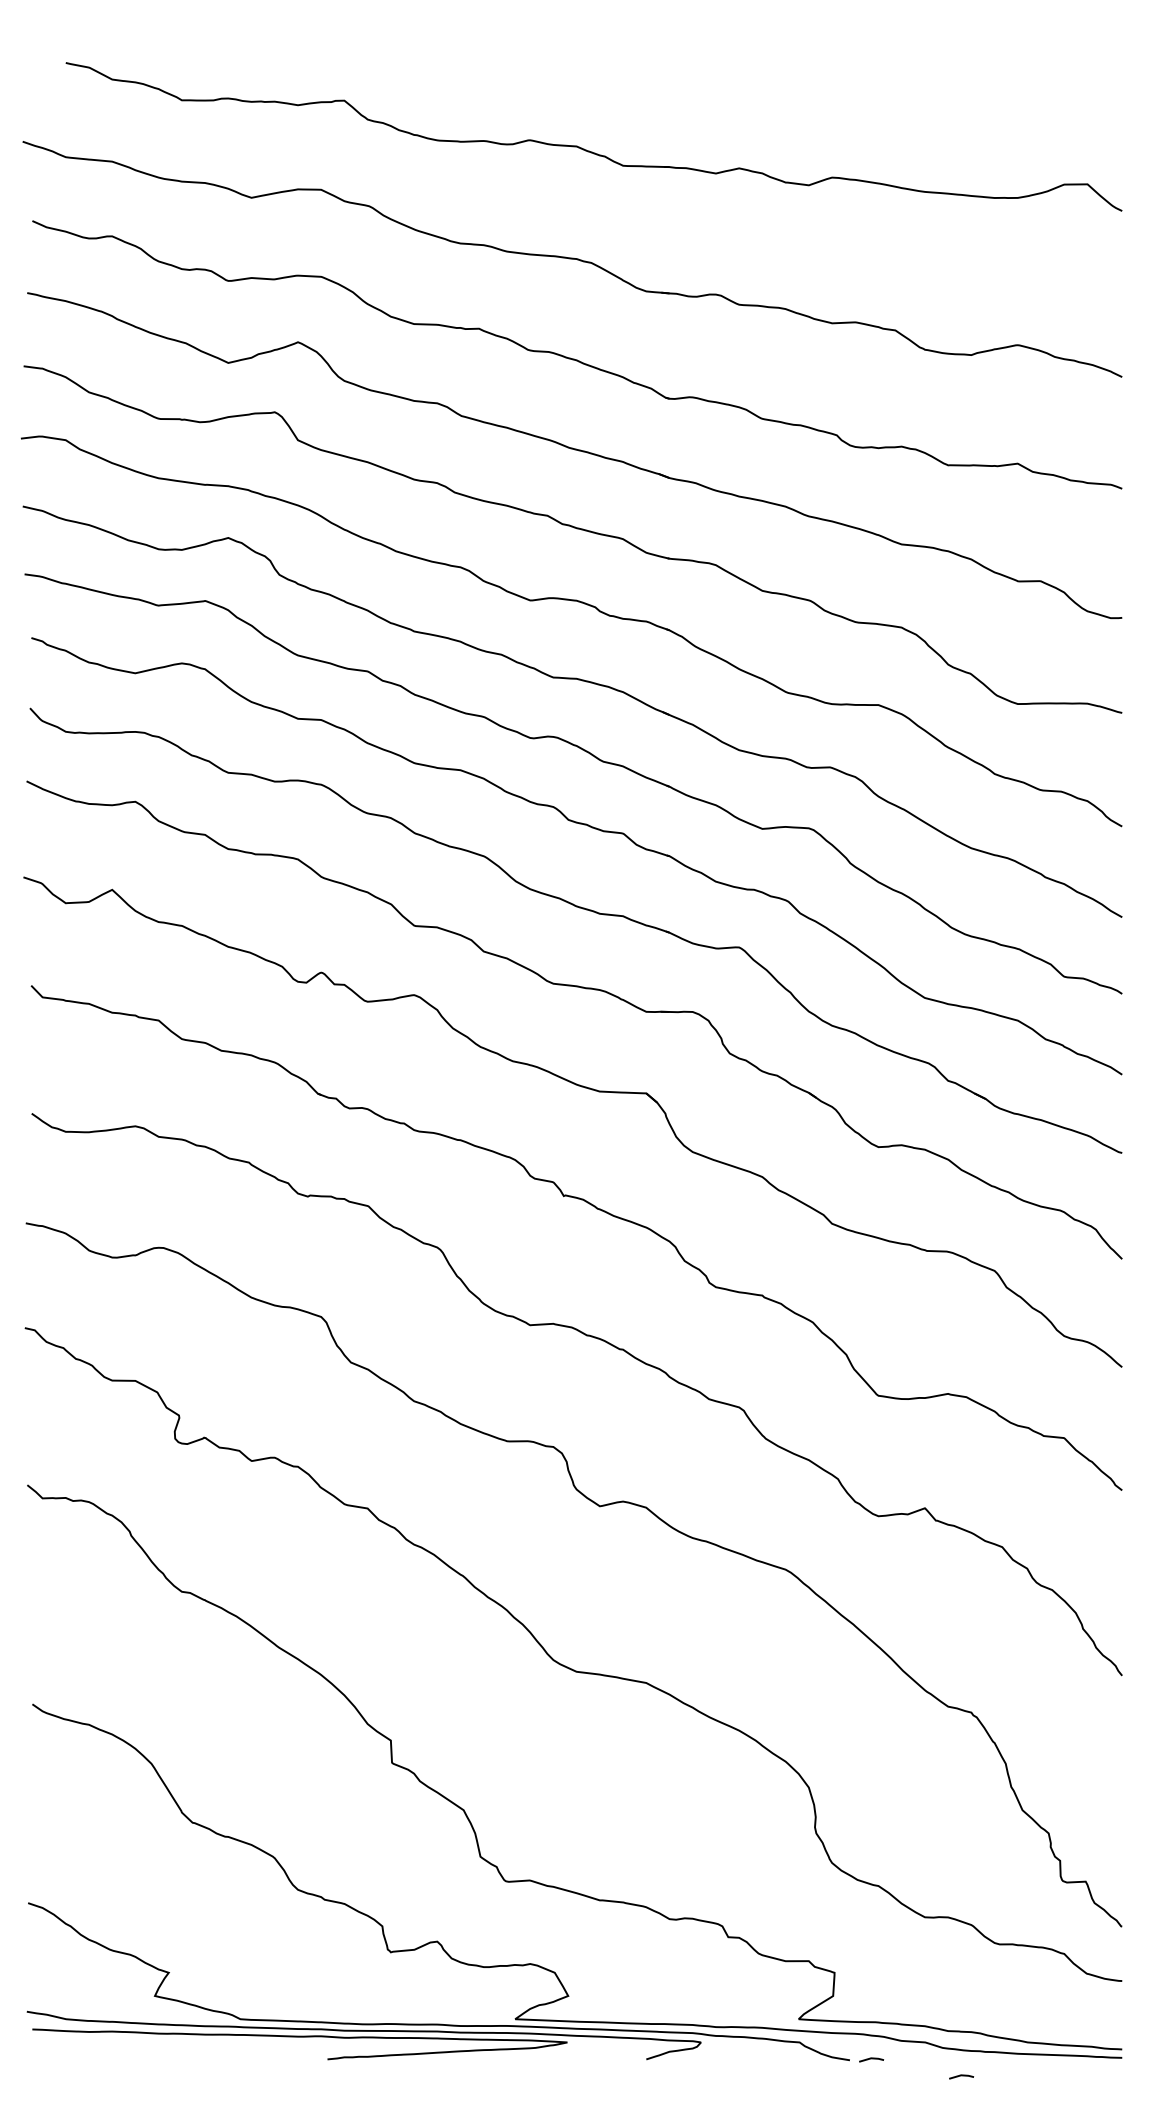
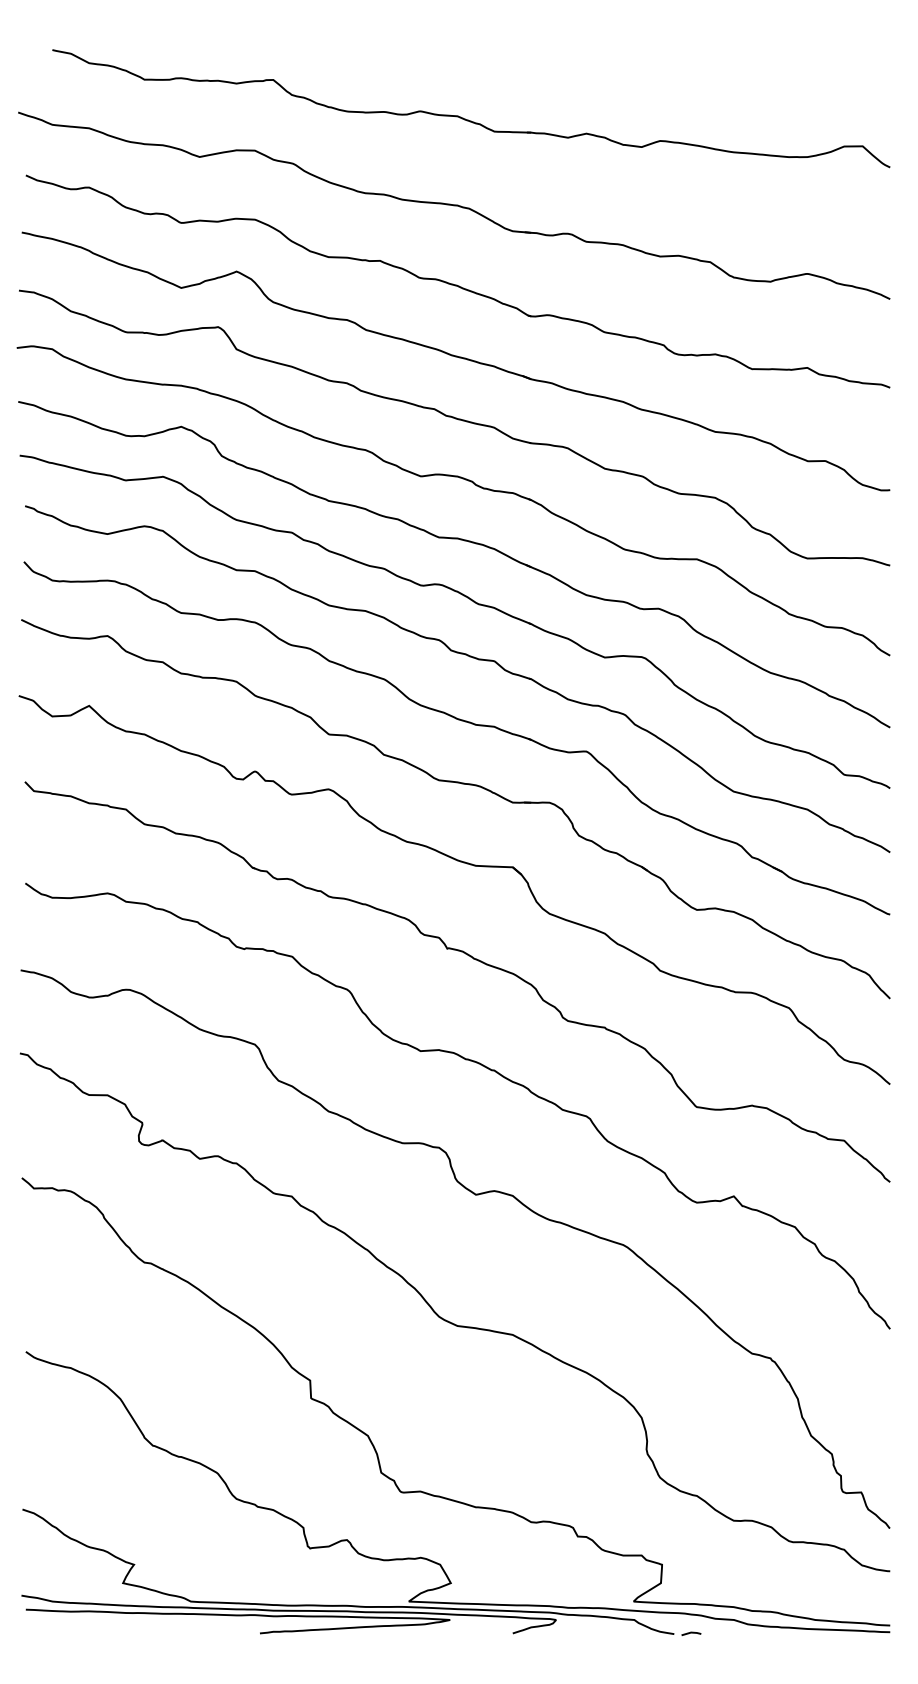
line: (961, 2076) -> (762, 1646), removed

